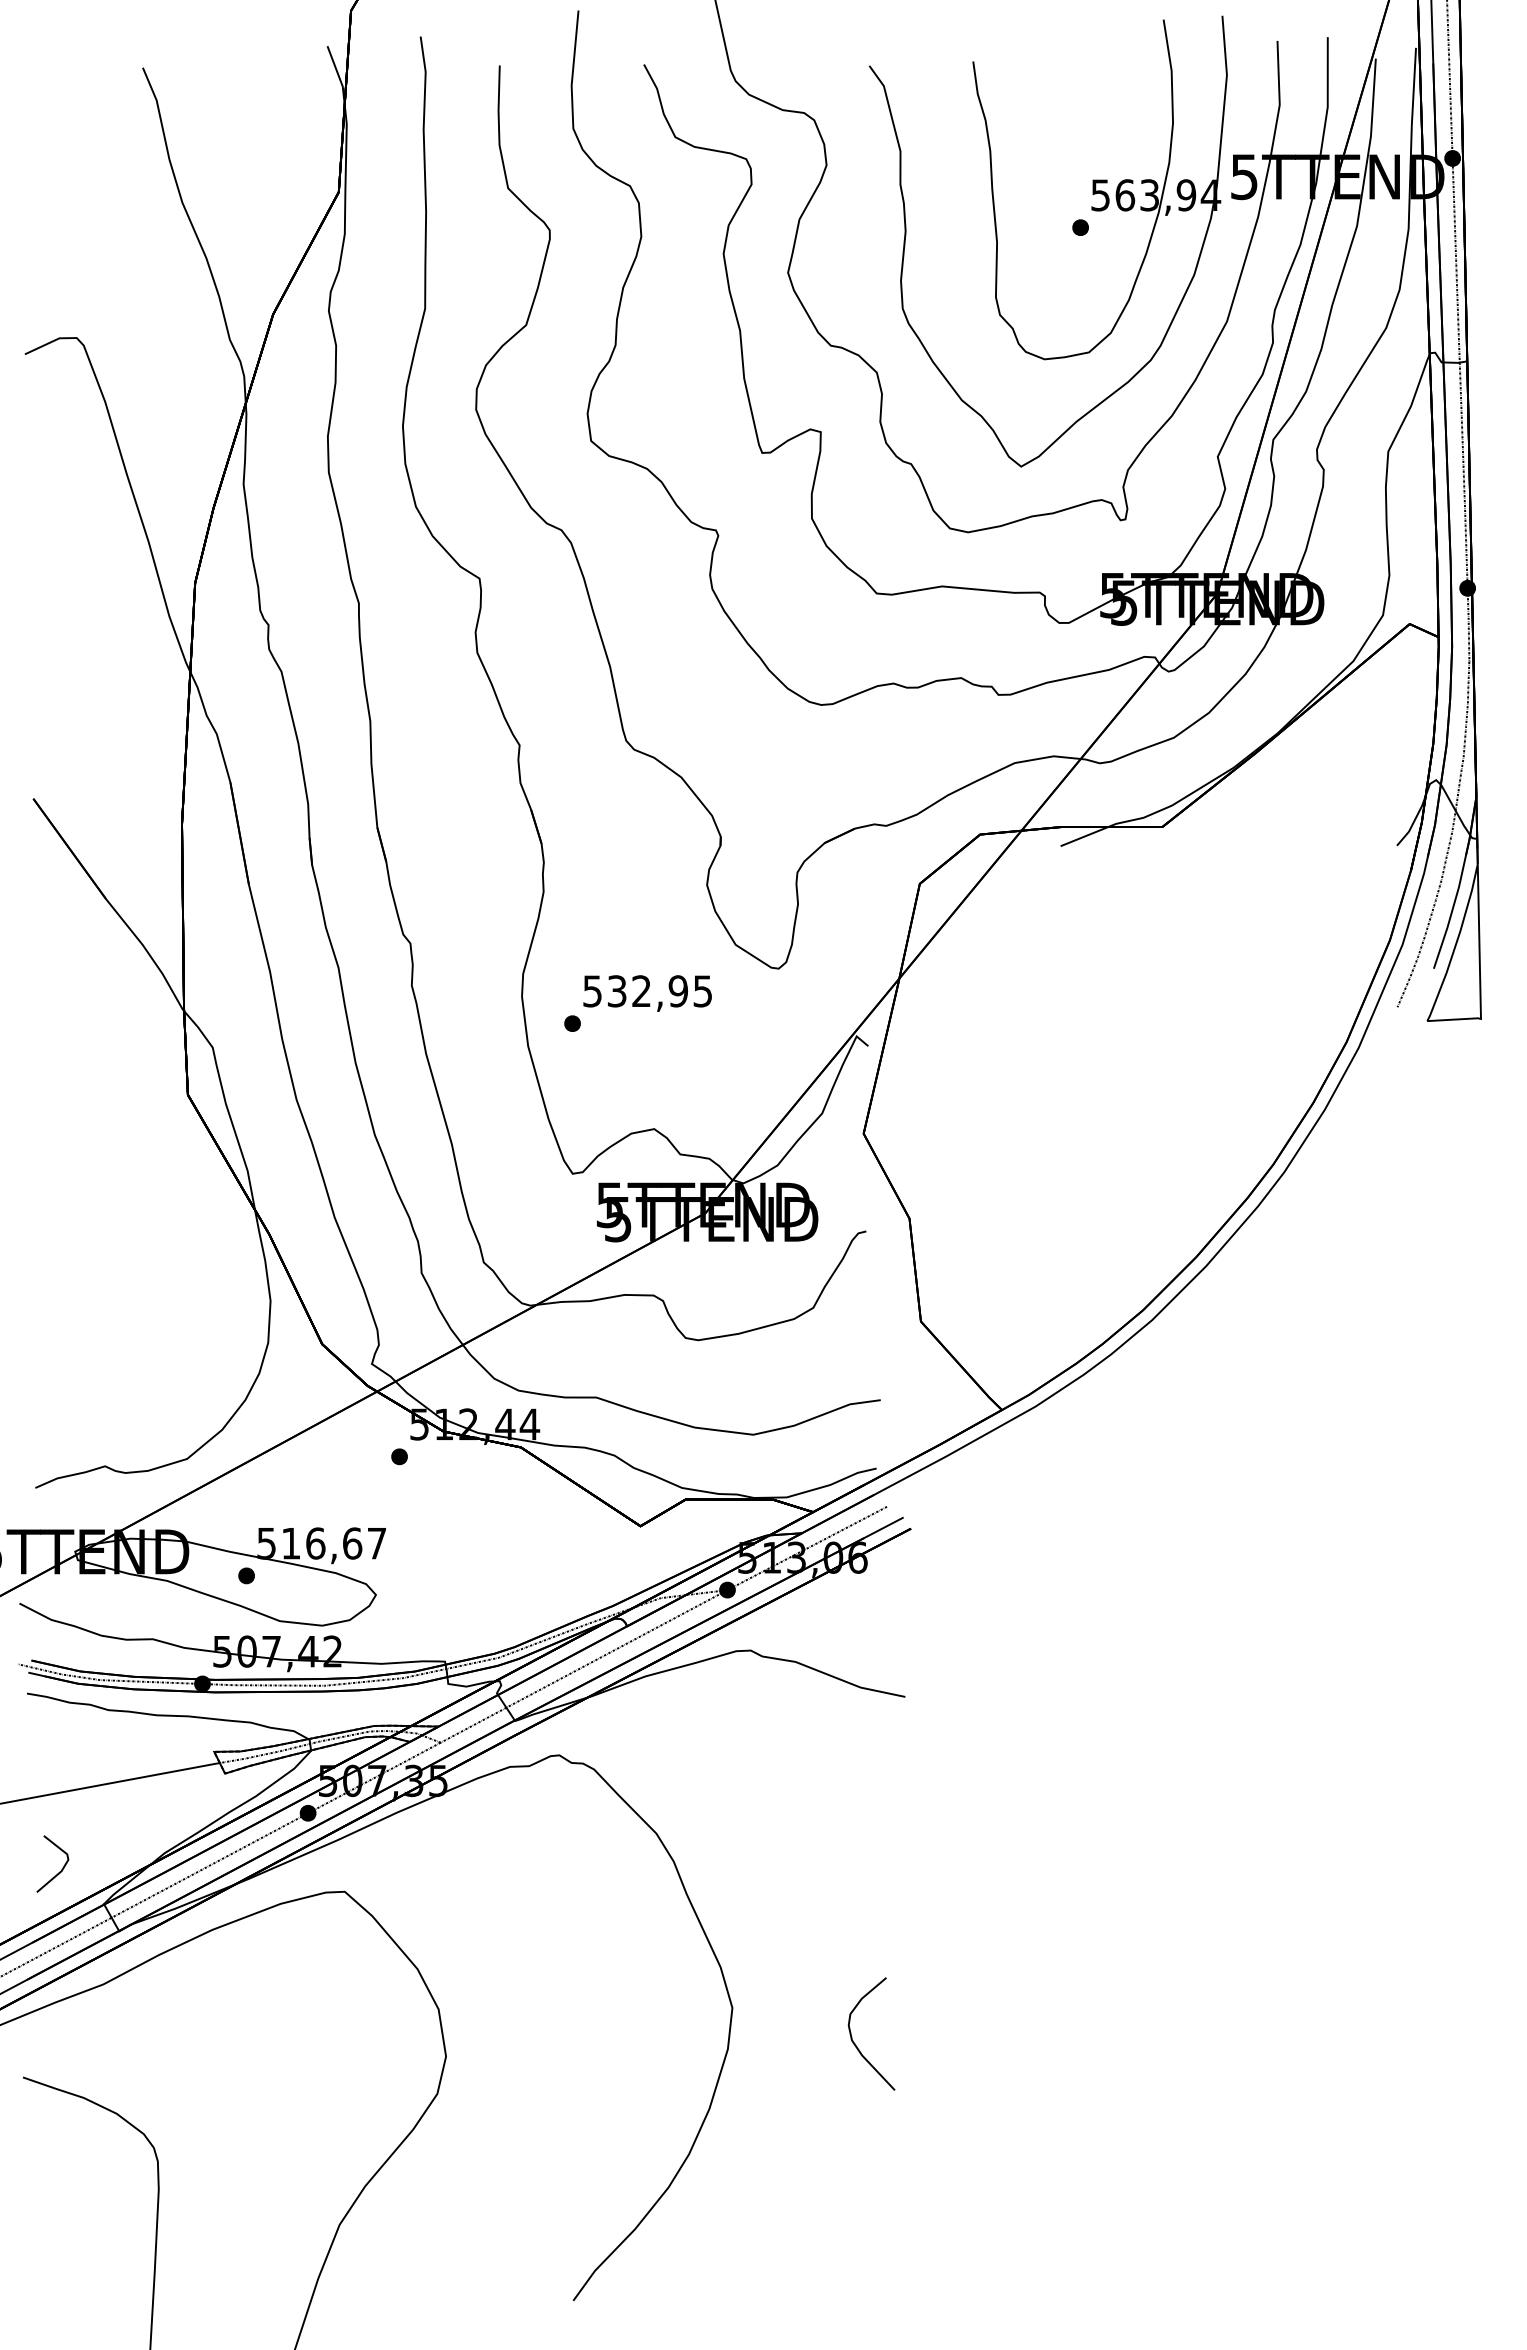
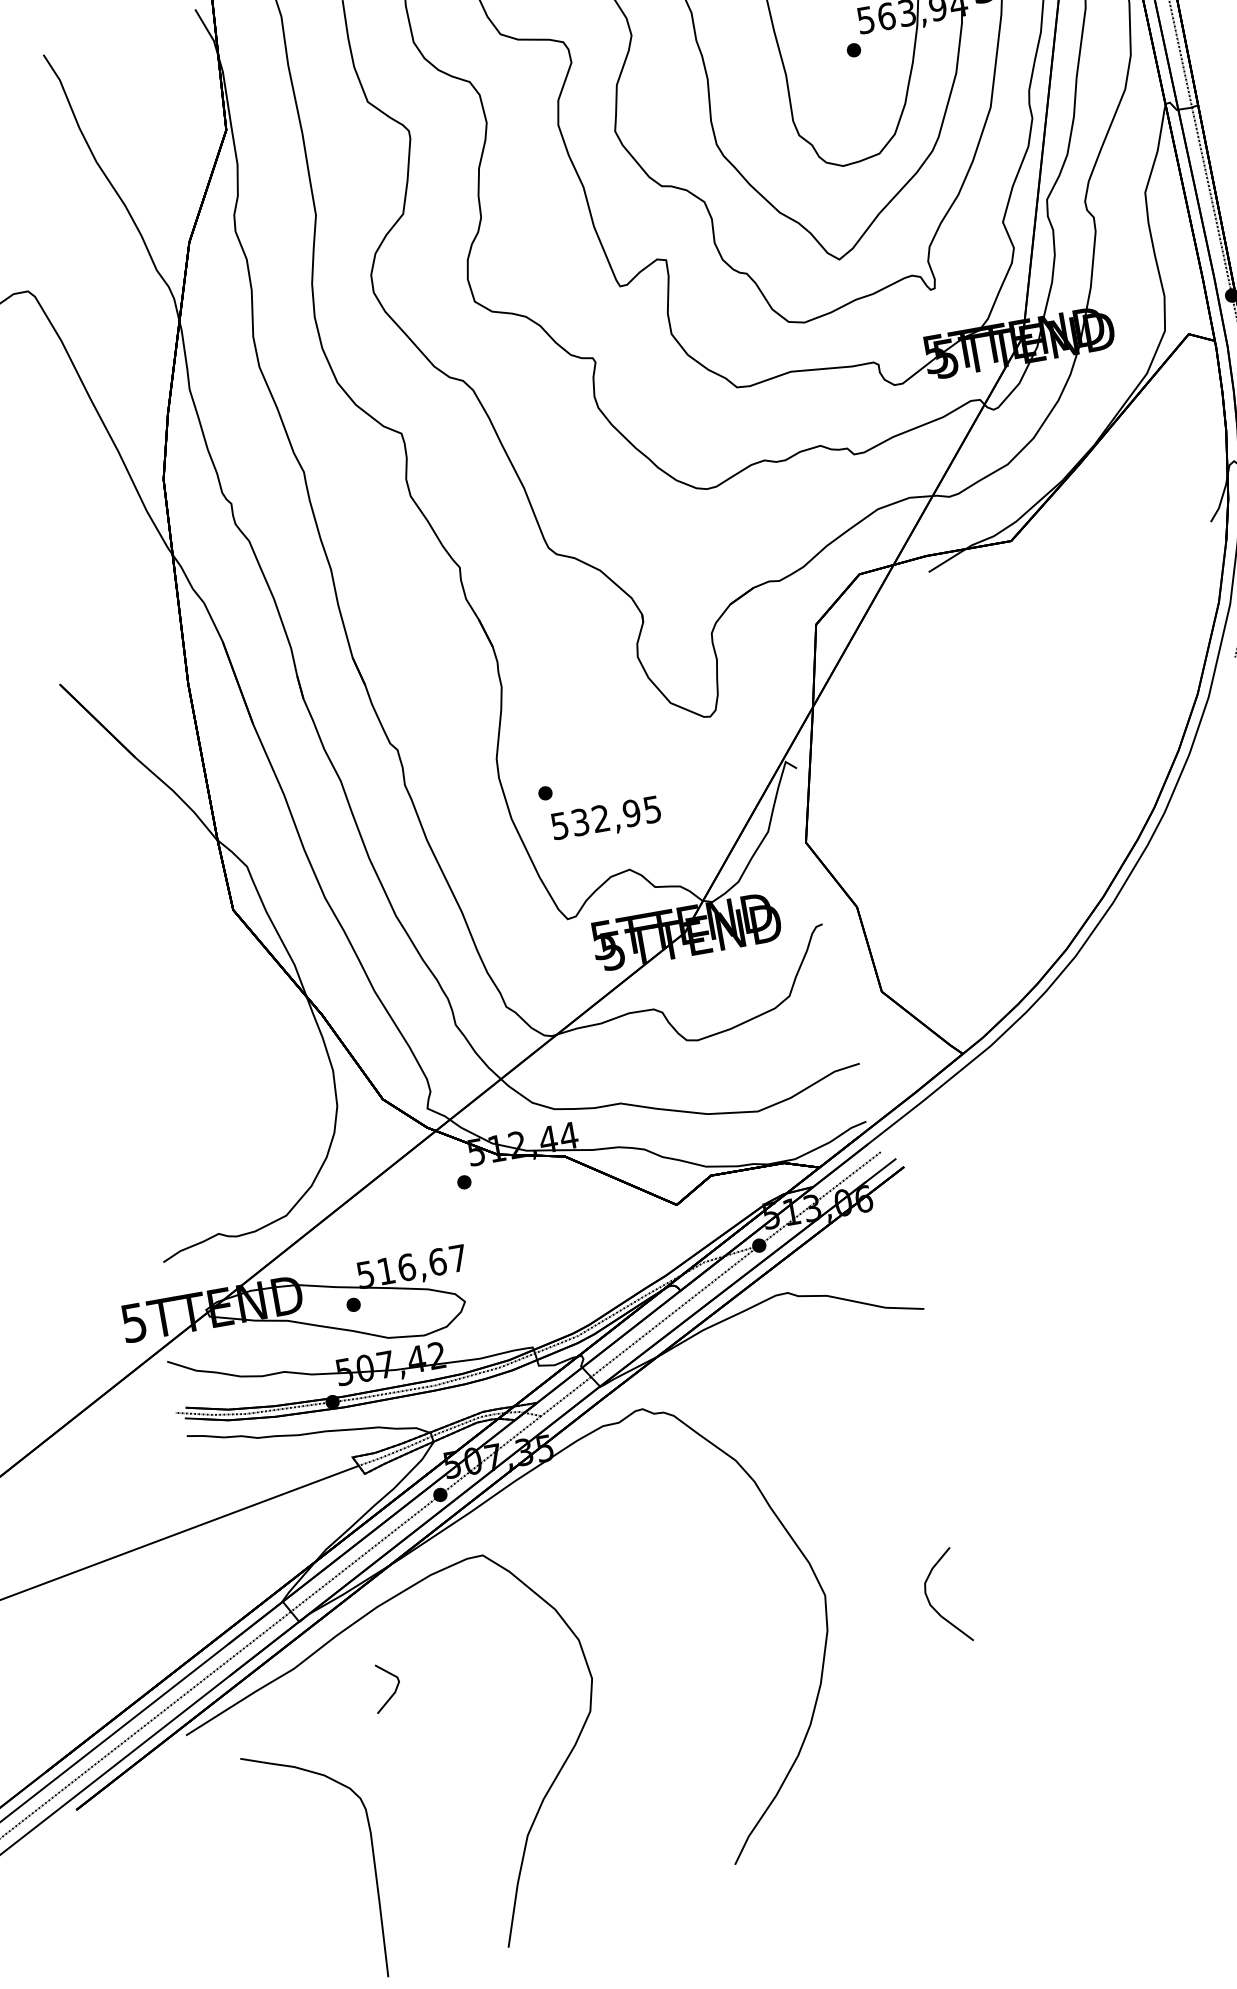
text: (647, 993) -> (606, 819), moved
line: (60, 1870) -> (394, 1691), moved

